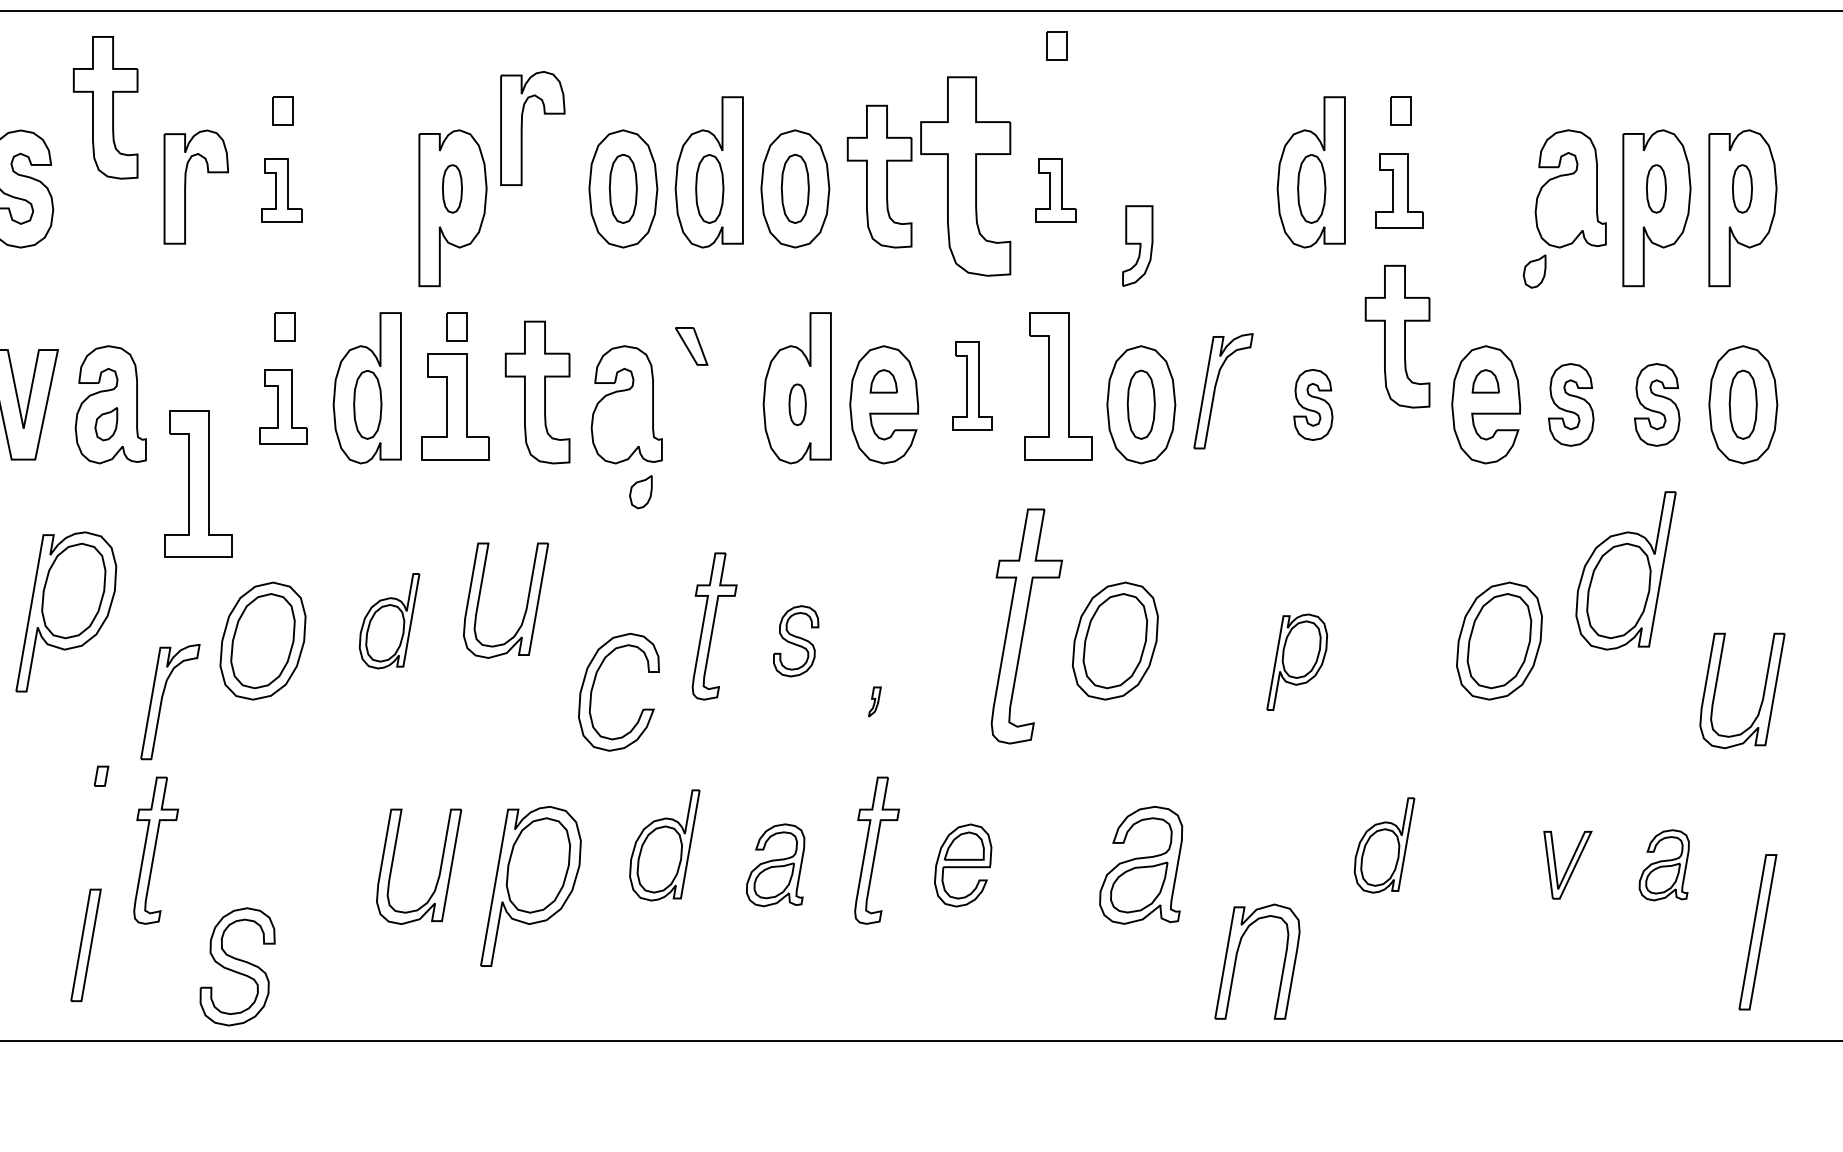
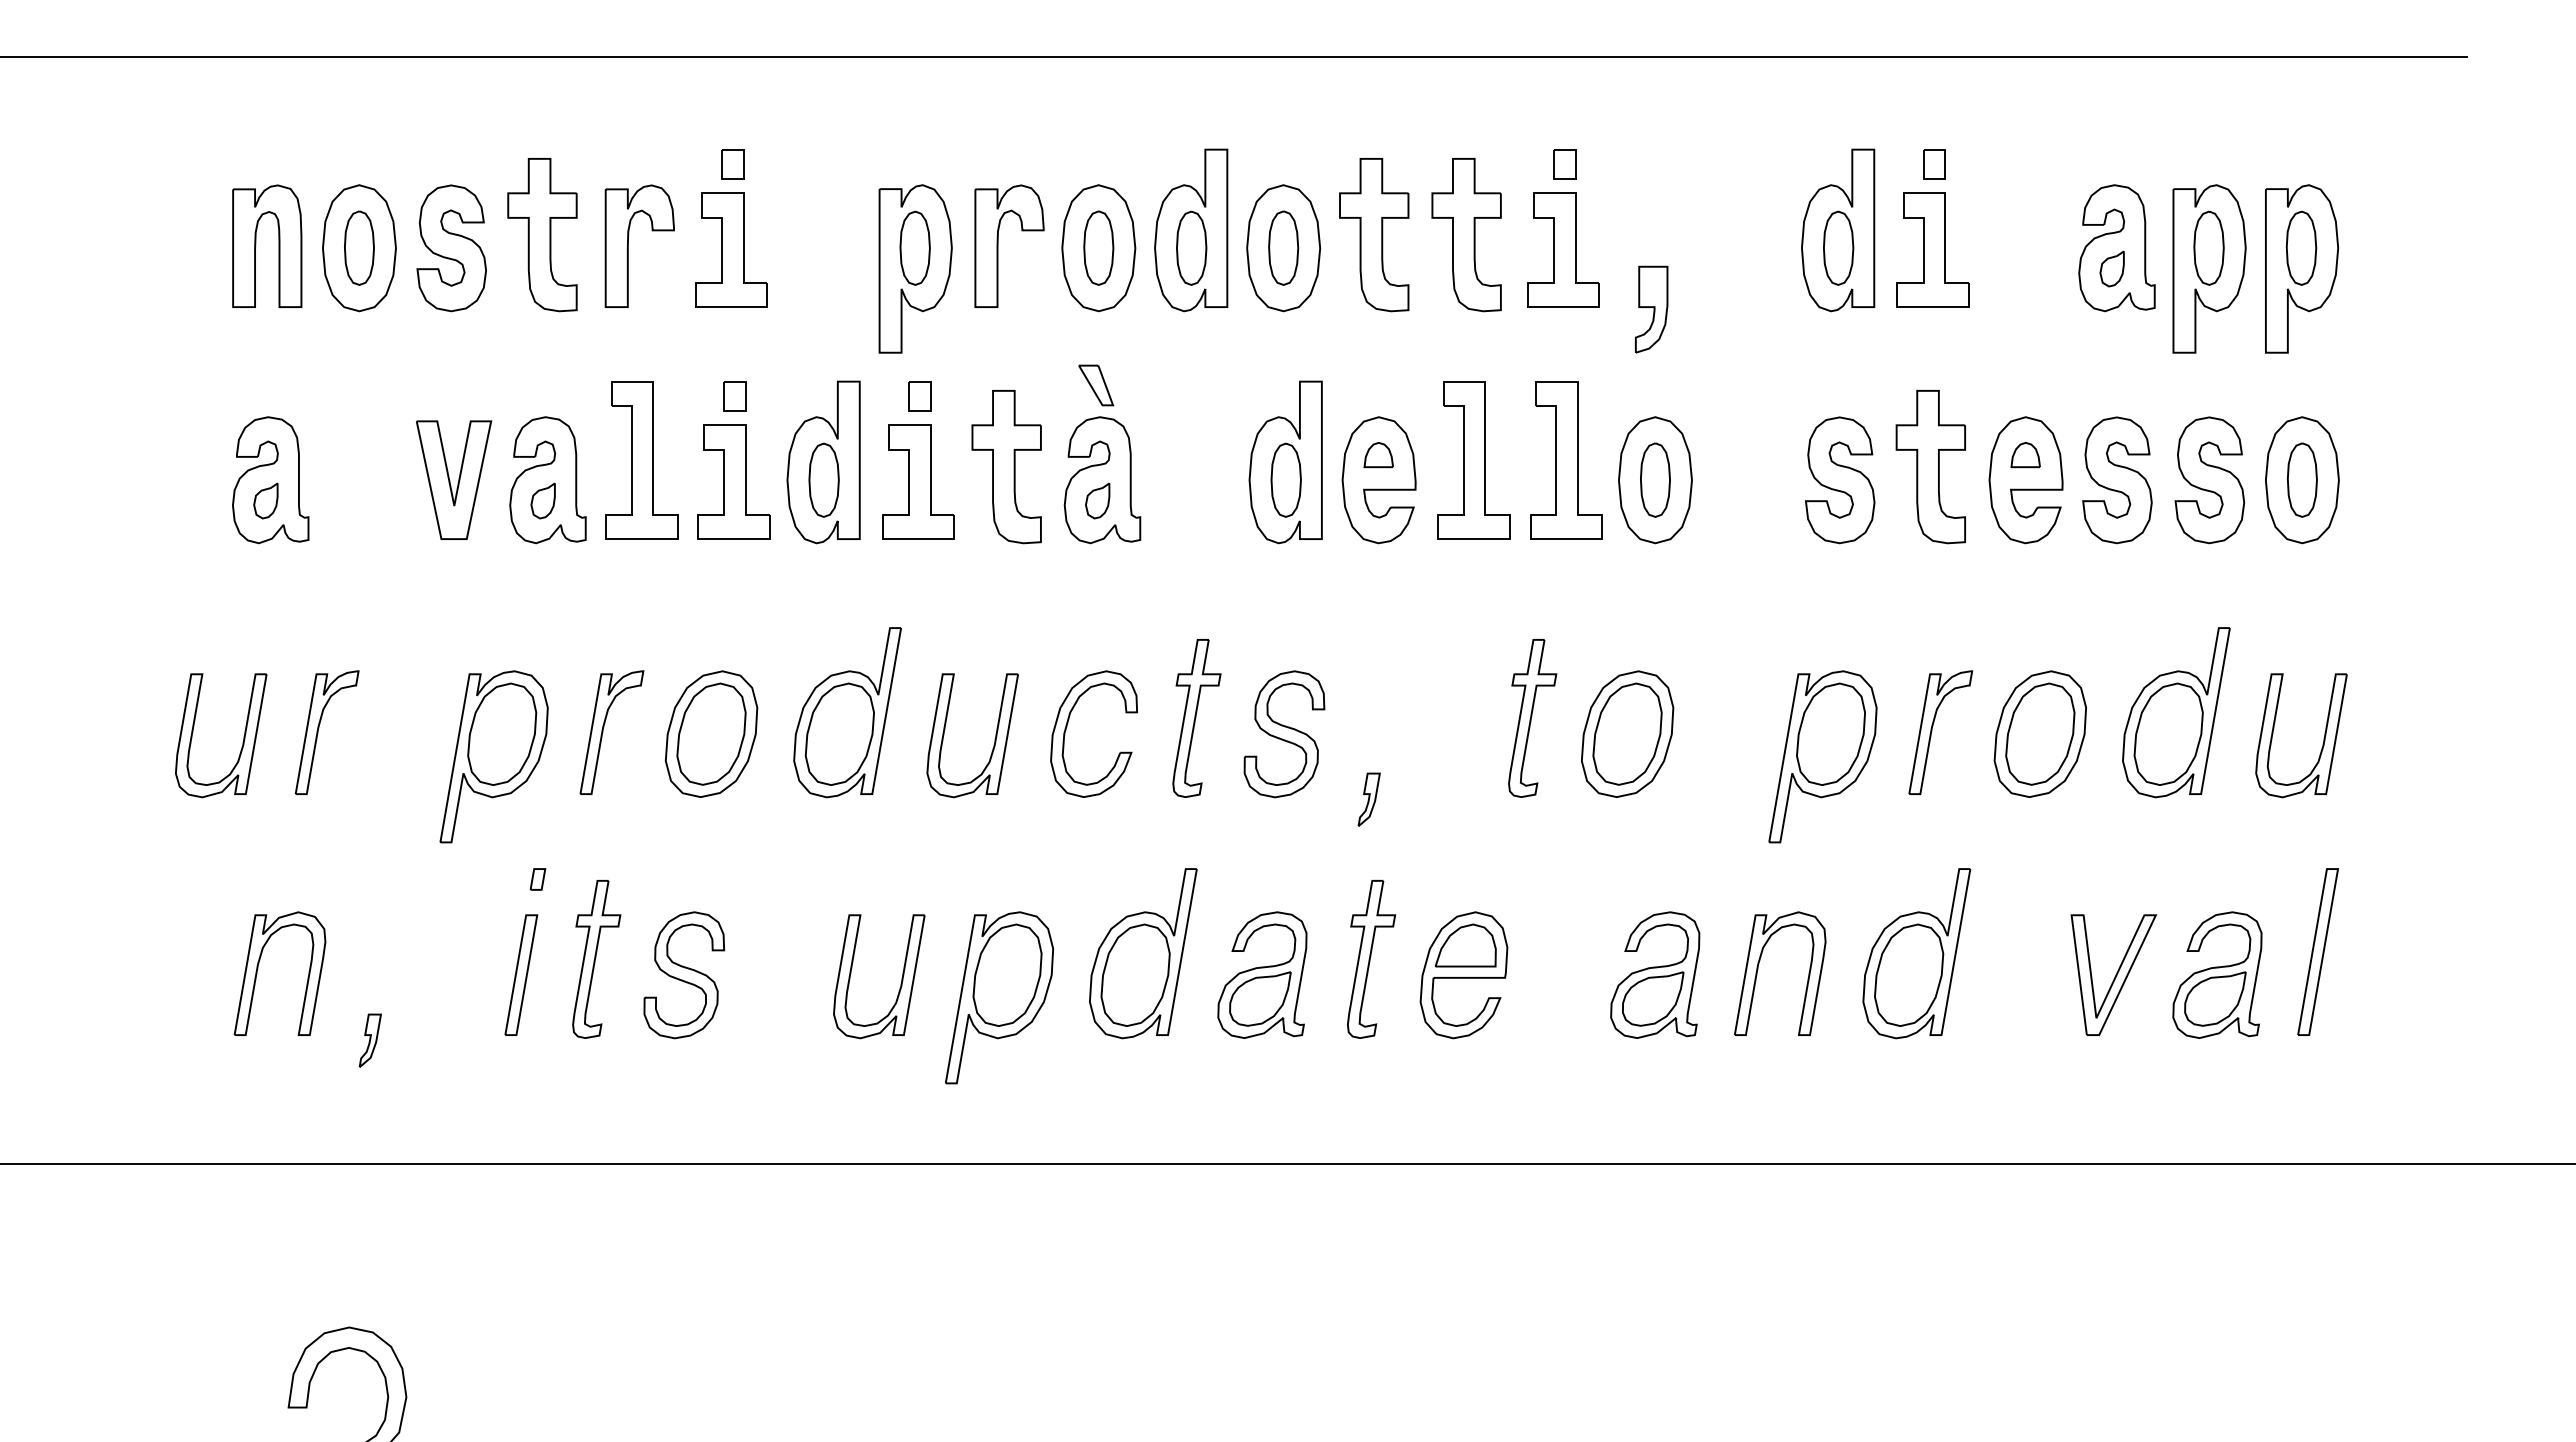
part: (1056, 45) -> (1564, 164), moved
part: (105, 108) -> (542, 235), moved
part: (522, 127) -> (998, 245), moved
part: (965, 177) -> (1466, 235), size x0.71
part: (451, 188) -> (914, 247), size x1.43
part: (1655, 188) -> (2208, 247), size x1.43
part: (1742, 188) -> (2301, 247), size x1.43
part: (281, 190) -> (731, 249), size x1.67
part: (1055, 190) -> (1563, 249), size x1.67
part: (1399, 190) -> (1932, 249), size x1.43
part: (1534, 271) -> (2111, 268), moved
part: (1397, 337) -> (1930, 467), moved
part: (691, 346) -> (1096, 385), moved
part: (972, 386) -> (1473, 460), size x1.67
part: (1215, 390) -> (1932, 731), moved
part: (797, 404) -> (1285, 479), size x1.67
part: (283, 405) -> (733, 481), size x1.43
part: (1313, 405) -> (1840, 480), size x1.67
part: (1571, 405) -> (2117, 480), size x1.43
part: (1656, 405) -> (2209, 480), size x1.43
part: (197, 484) -> (641, 460), moved
part: (640, 491) -> (1097, 500), moved
part: (1626, 570) -> (2176, 712), moved
part: (526, 604) -> (994, 739), moved
part: (65, 611) -> (493, 756), moved
part: (389, 620) -> (847, 712), size x1.67
part: (1026, 626) -> (1532, 718), size x0.62
part: (796, 641) -> (1284, 734), size x1.67
part: (1296, 661) -> (1822, 756), size x1.67
part: (595, 682) -> (1068, 723), moved
part: (1762, 693) -> (2323, 738), moved
part: (162, 701) -> (603, 732), moved
part: (874, 701) -> (1368, 799), size x1.67
part: (664, 845) -> (1143, 953), size x1.43
part: (1384, 845) -> (1916, 953), size x1.67
part: (775, 864) -> (1262, 974), size x1.43
part: (1567, 864) -> (2113, 974), size x1.67
part: (1664, 864) -> (2217, 974), size x1.67
part: (962, 865) -> (1463, 975), size x1.43
part: (1757, 931) -> (2317, 951), moved
part: (86, 944) -> (521, 974), moved
part: (1237, 957) -> (1758, 969), moved
part: (237, 967) -> (684, 975), moved

